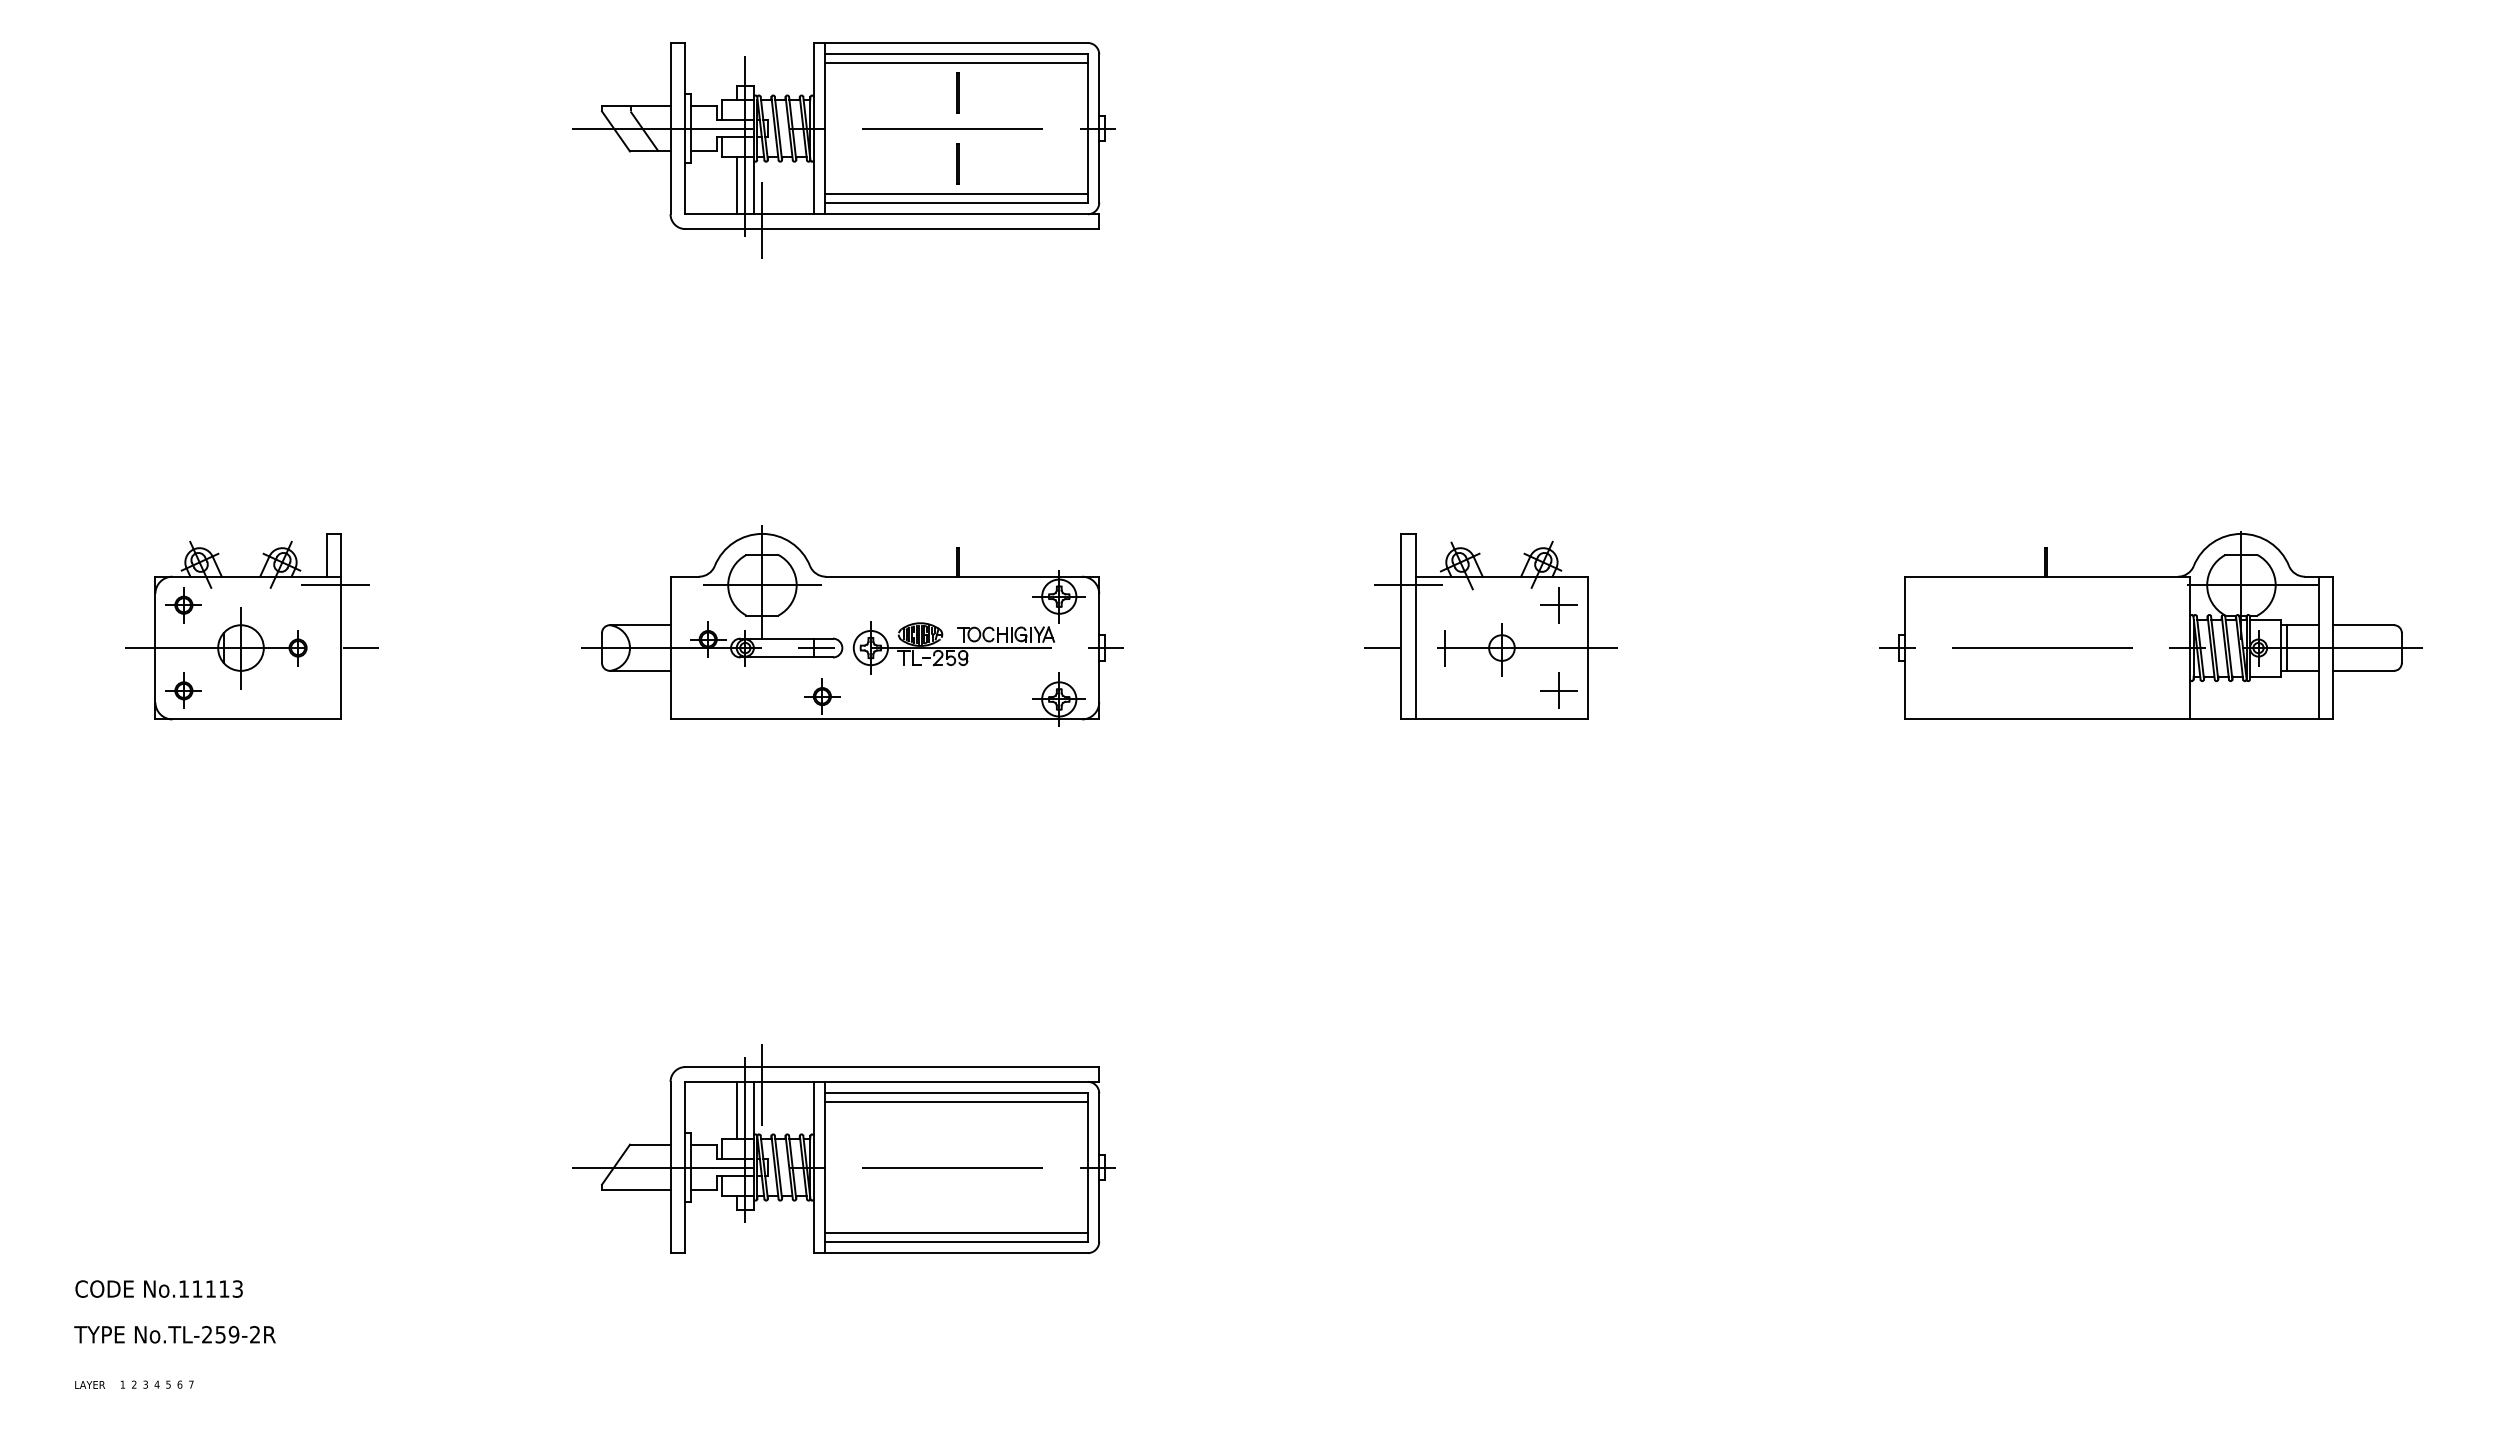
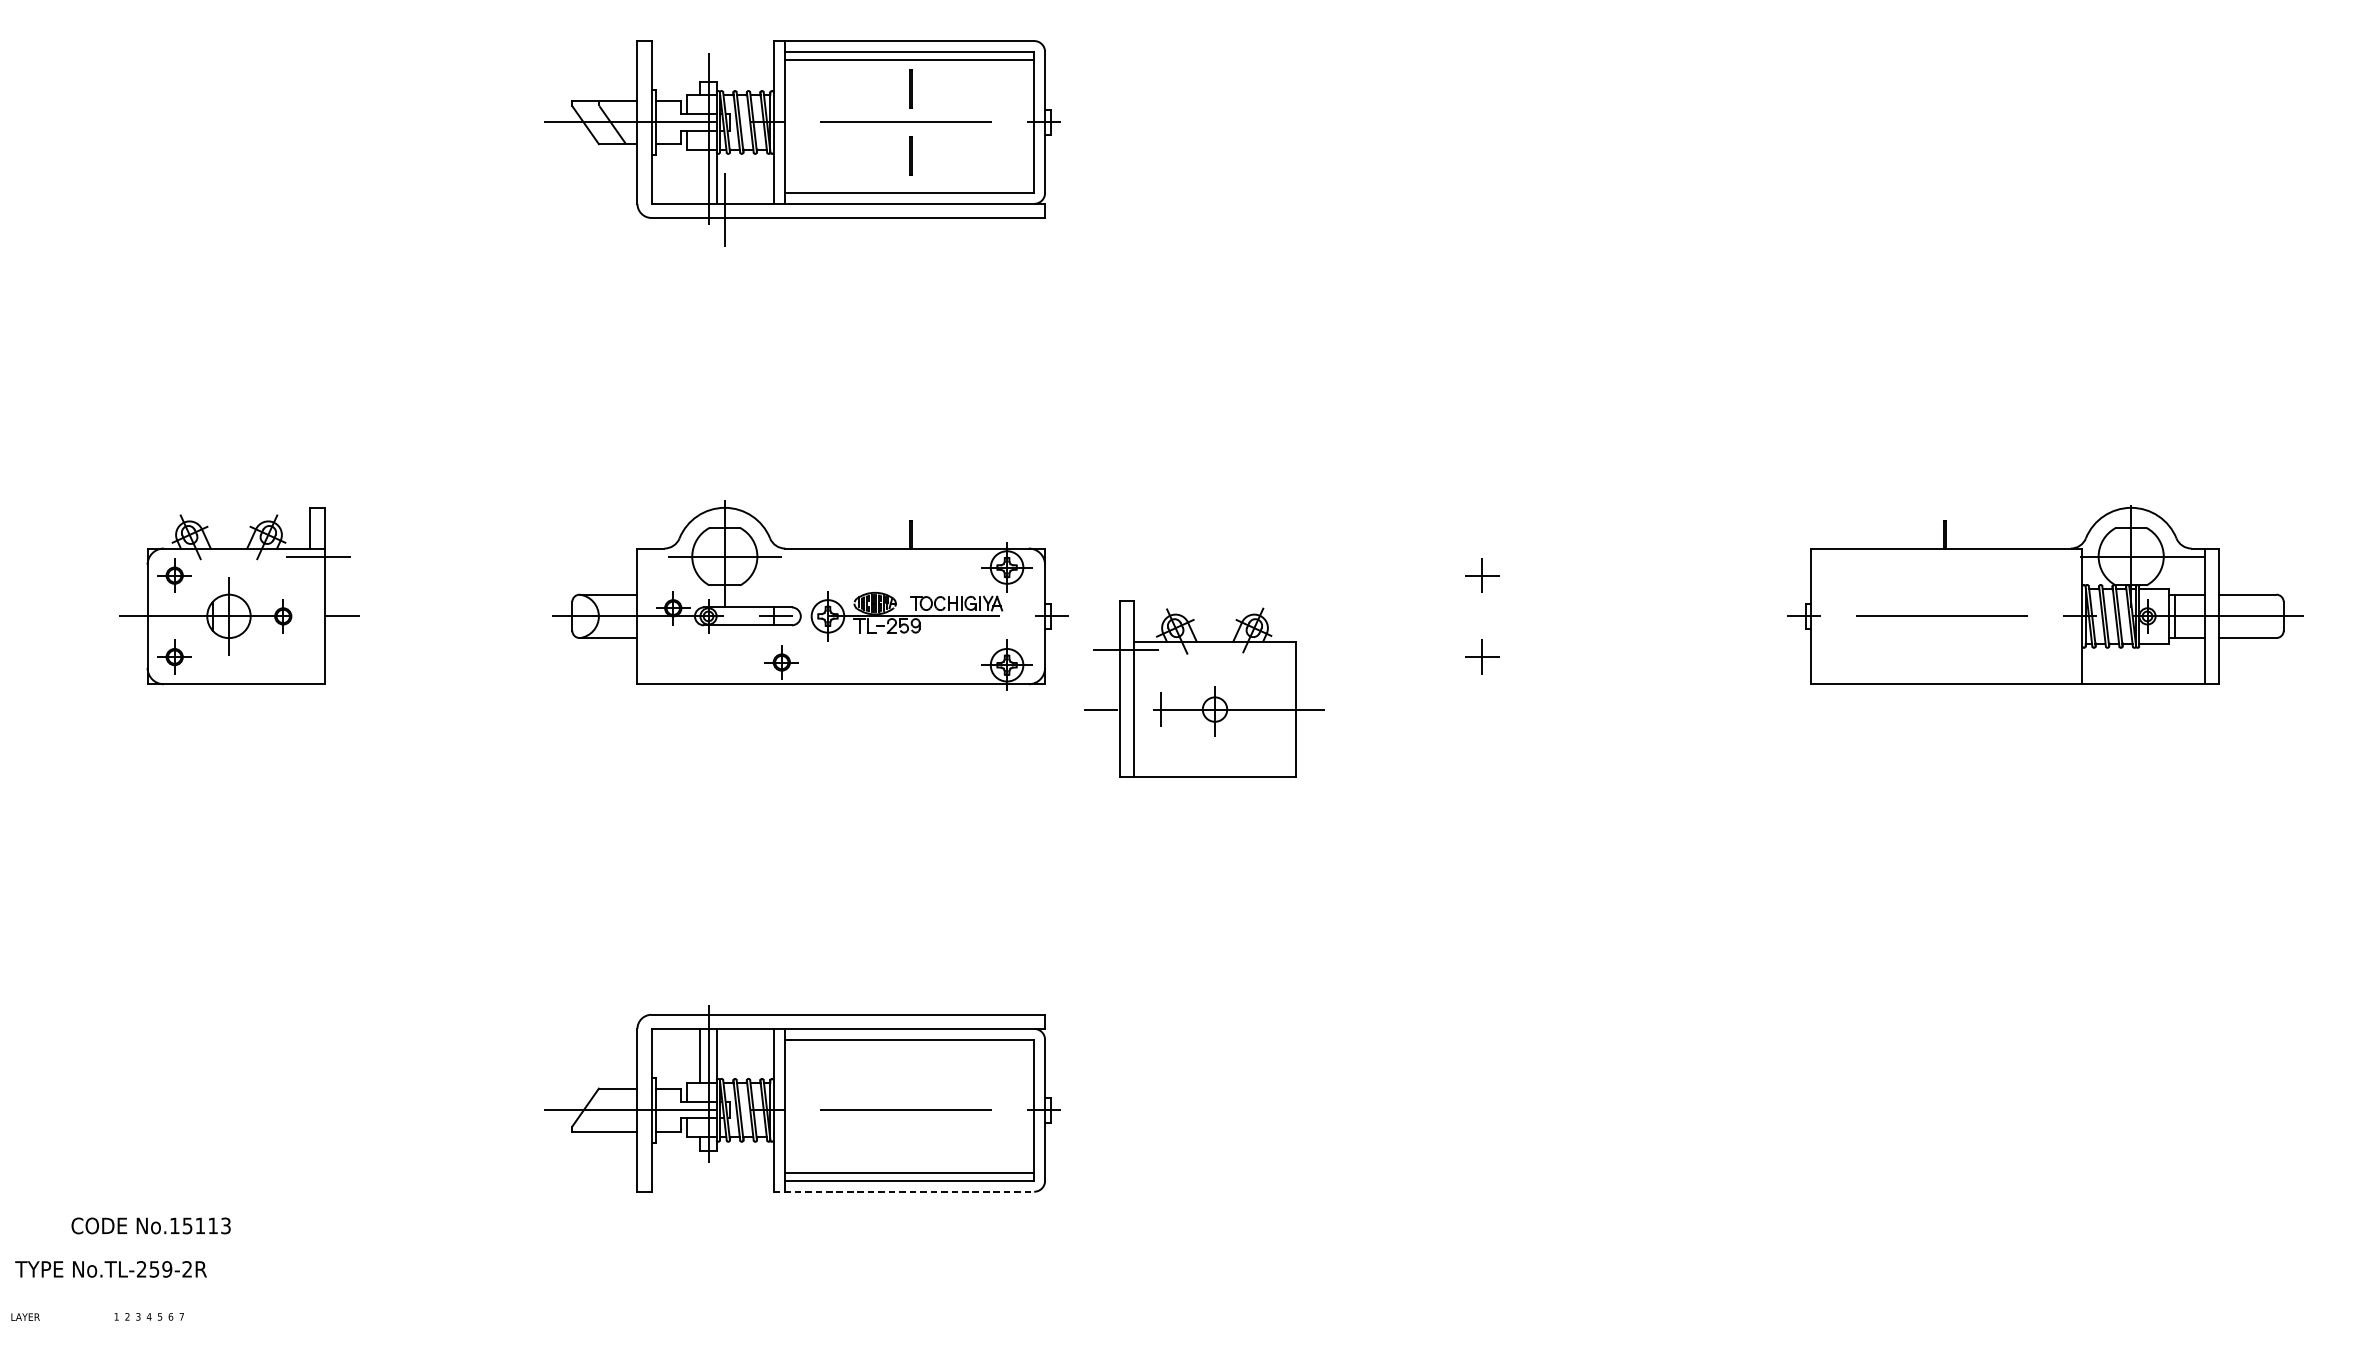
line: (736, 185) -> (700, 176), removed
line: (956, 194) -> (909, 185), removed
part: (1490, 626) -> (1204, 689), moved
line: (762, 1084) -> (724, 1031), removed
line: (956, 1101) -> (909, 1047), removed
line: (950, 1253) -> (903, 1192), solid -> dashed
text: (197, 1288) -> (187, 1225), No.11113 -> No.15113
text: (174, 1334) -> (110, 1269), moved
text: (89, 1384) -> (25, 1316), moved

